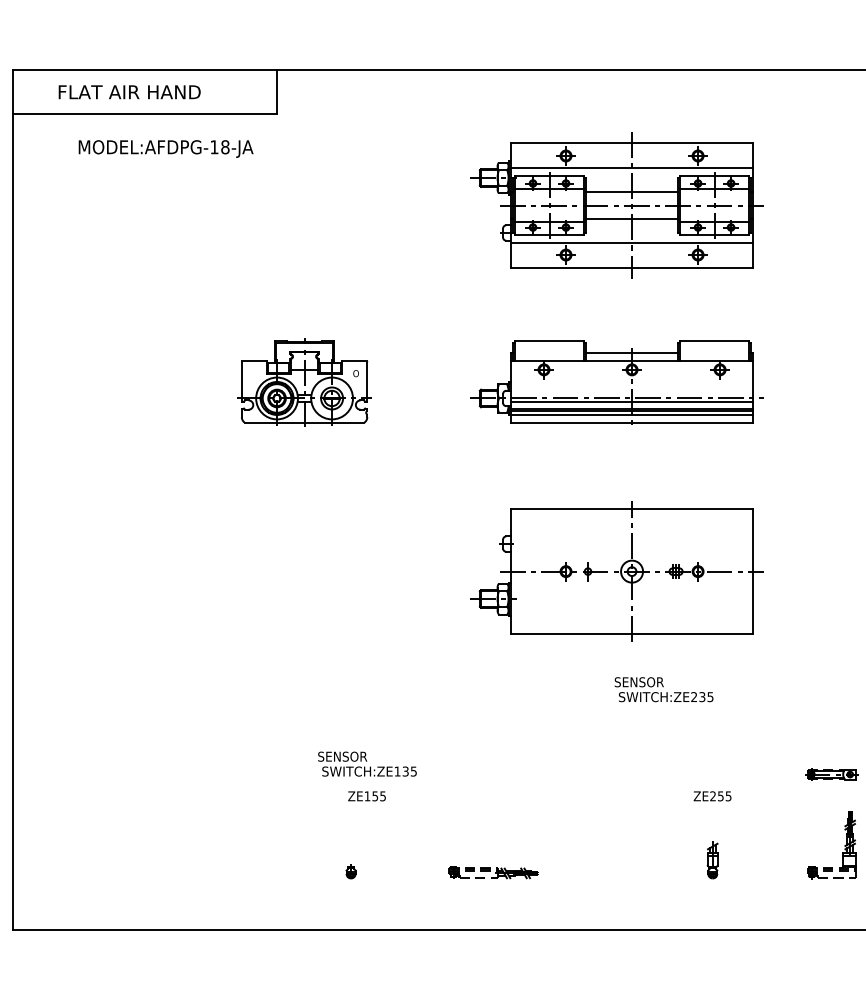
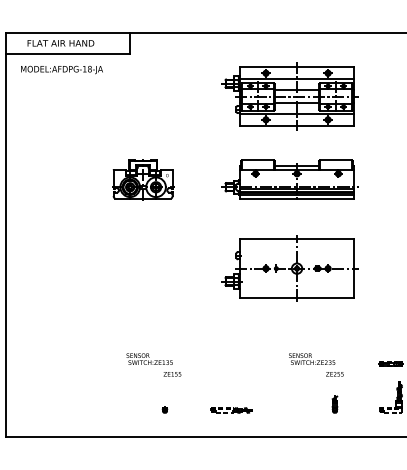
text: (164, 147) -> (61, 69), moved
text: (664, 688) -> (312, 358), moved
text: (367, 762) -> (149, 358), moved

